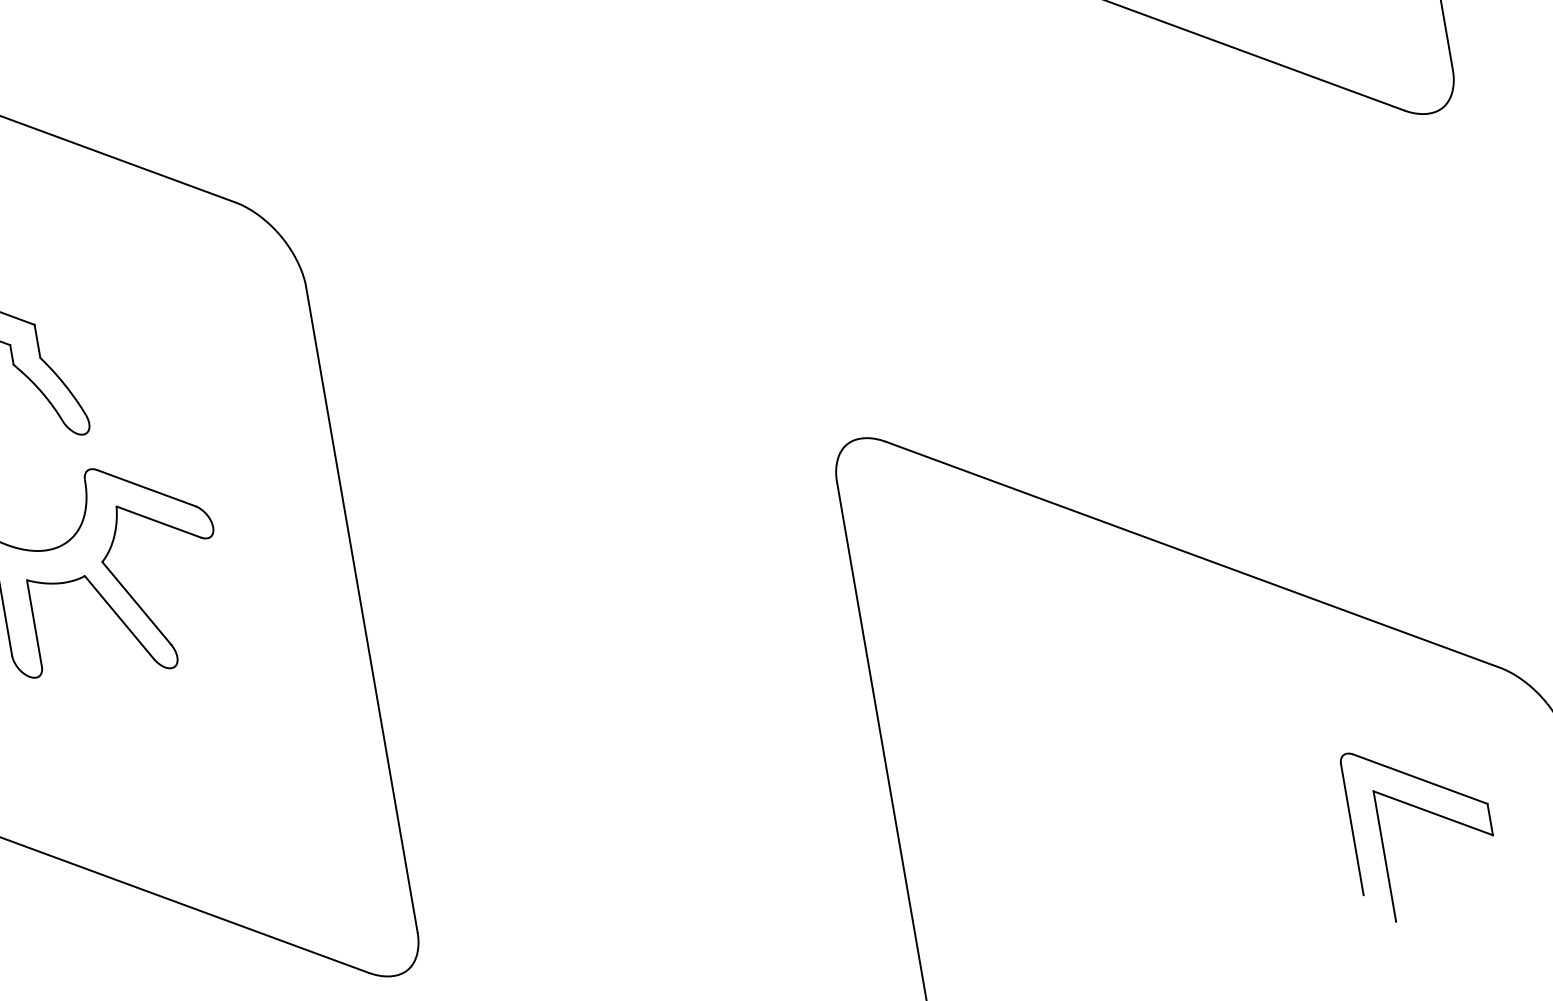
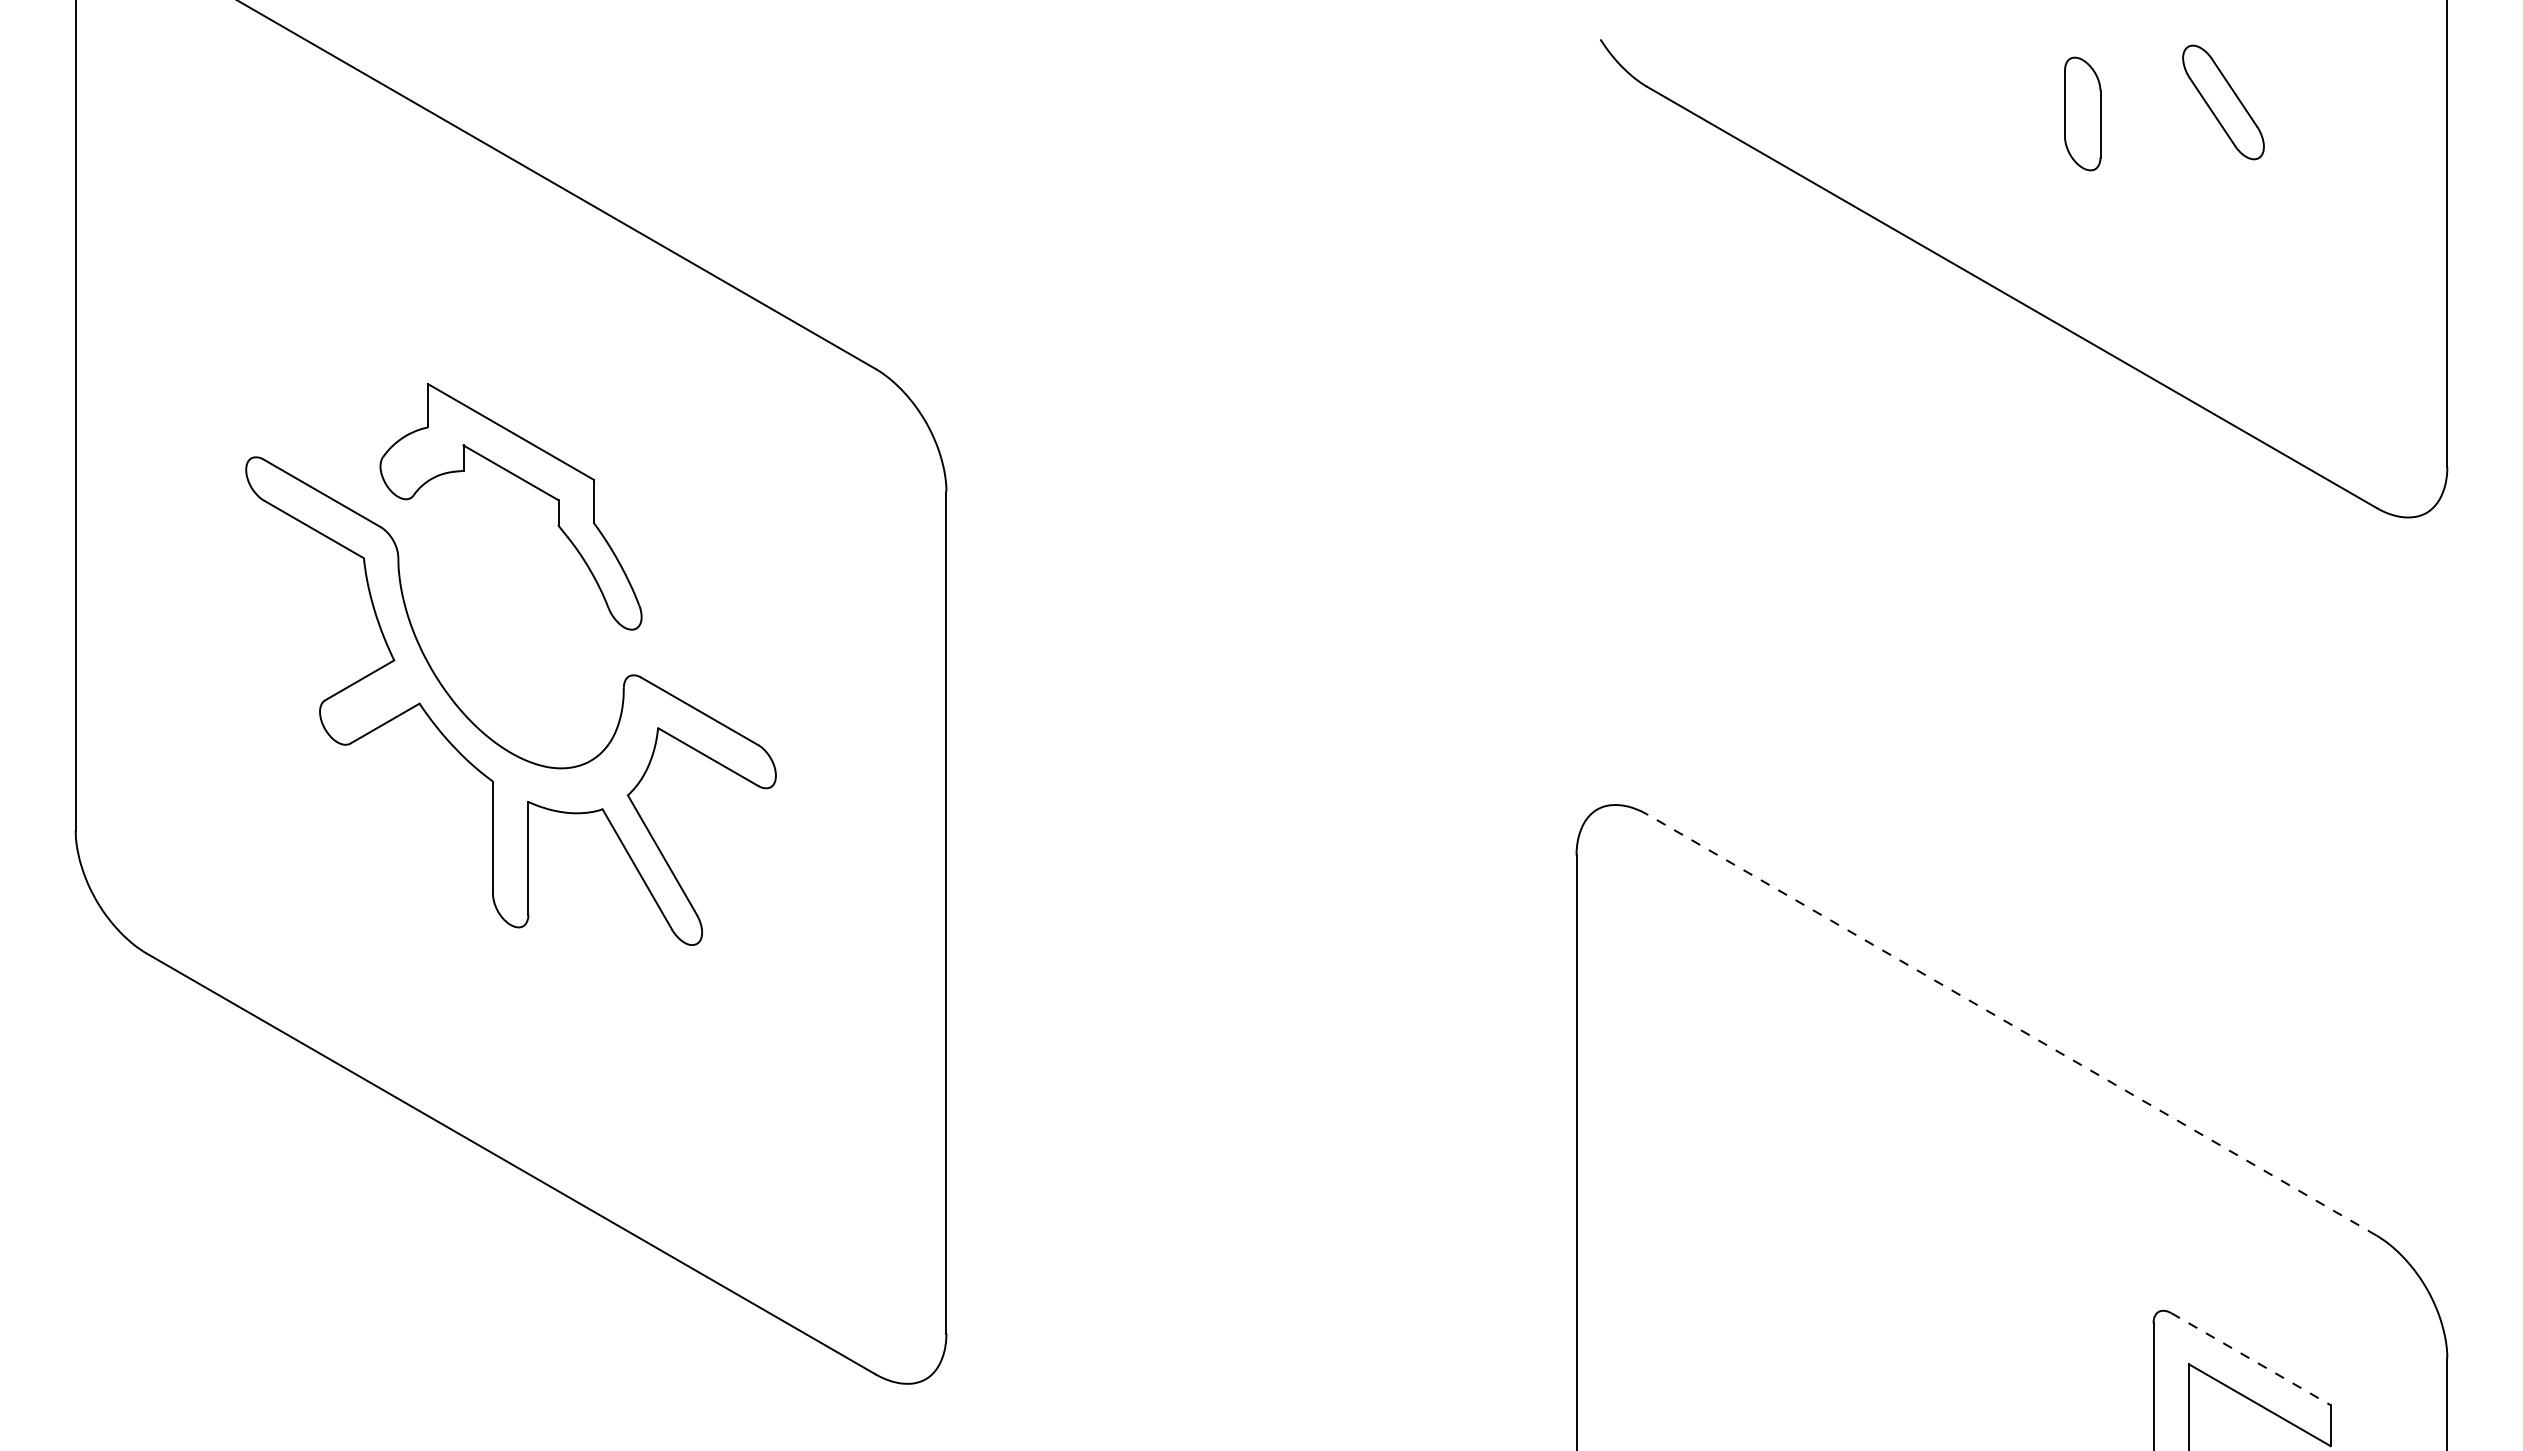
line: (1192, 555) -> (2011, 1025), solid -> dashed
line: (1420, 779) -> (2250, 1359), solid -> dashed

